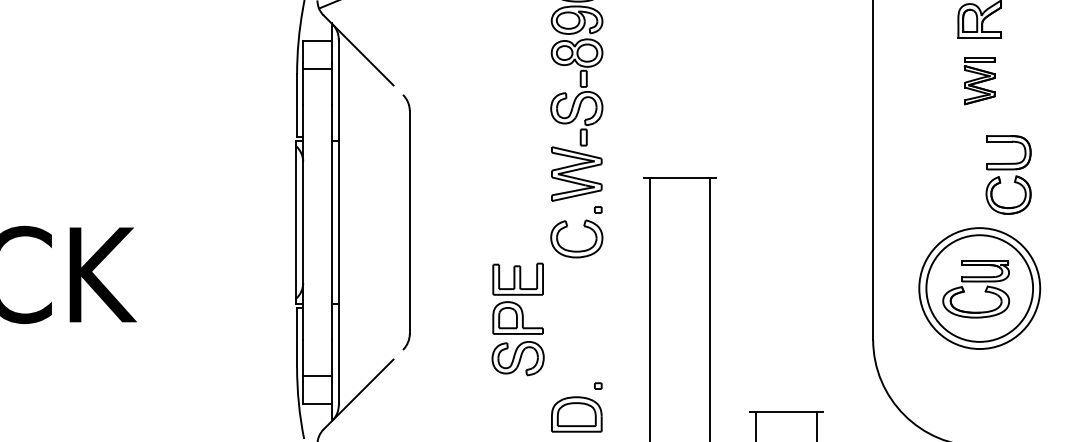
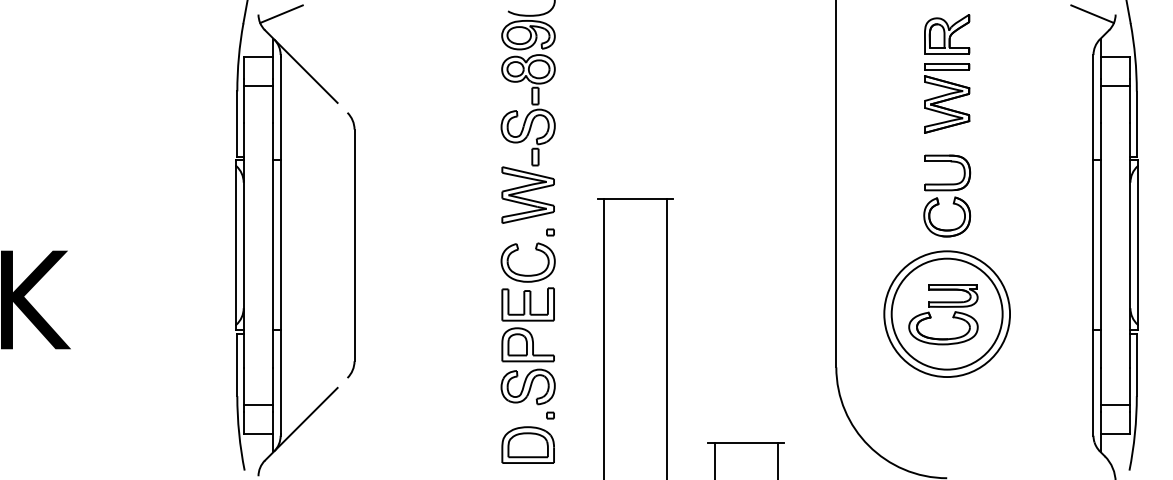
part: (980, 81) -> (947, 98), size x1.43
part: (1008, 174) -> (947, 195), moved
part: (517, 319) -> (527, 346), moved

